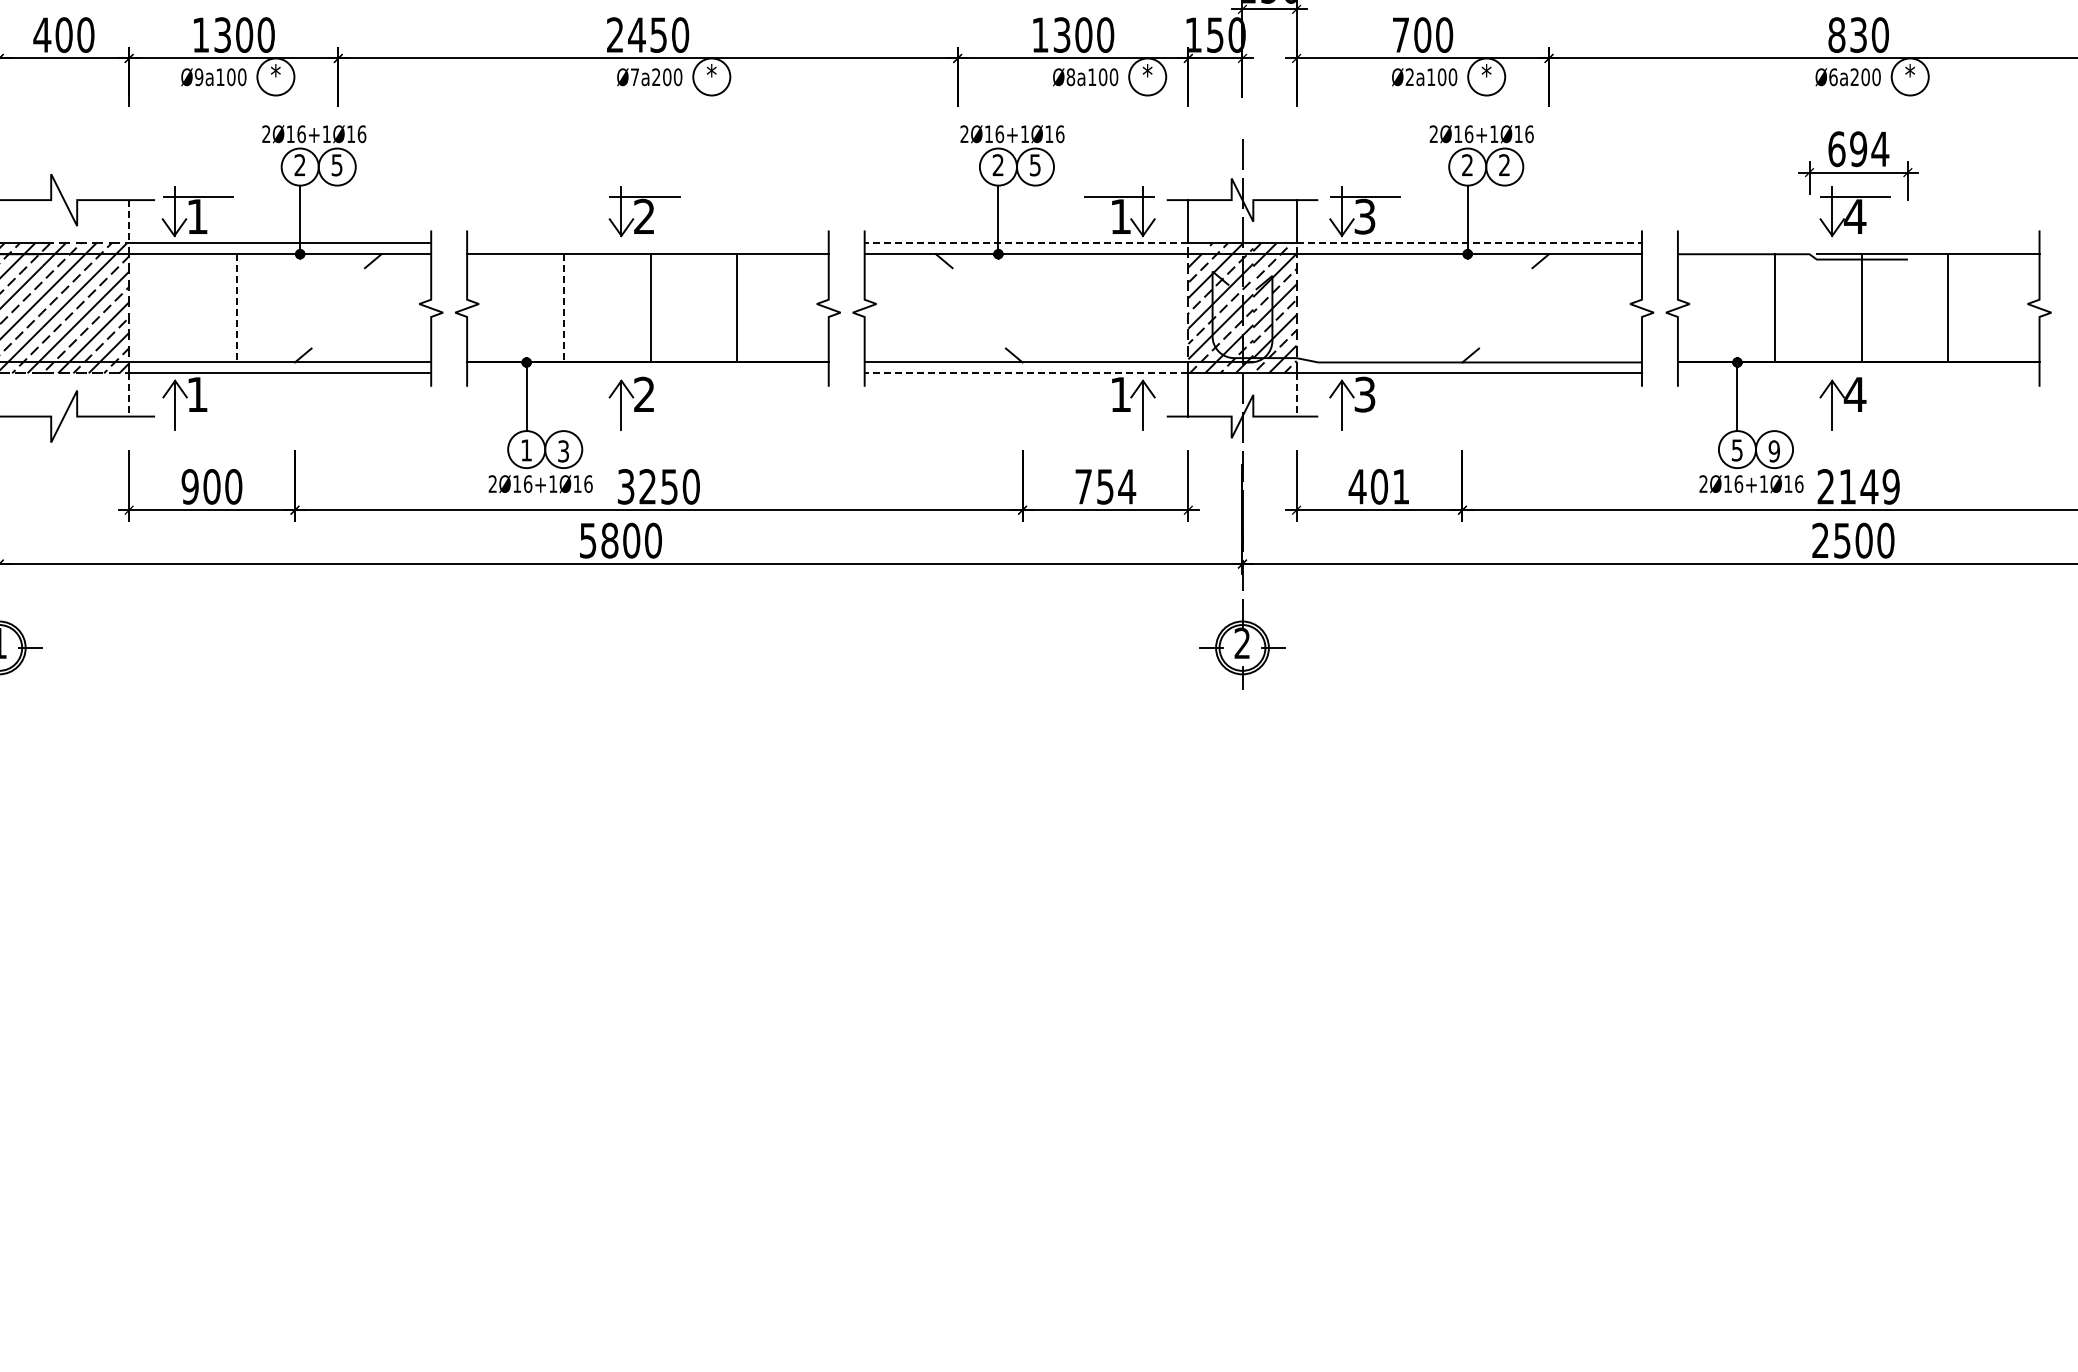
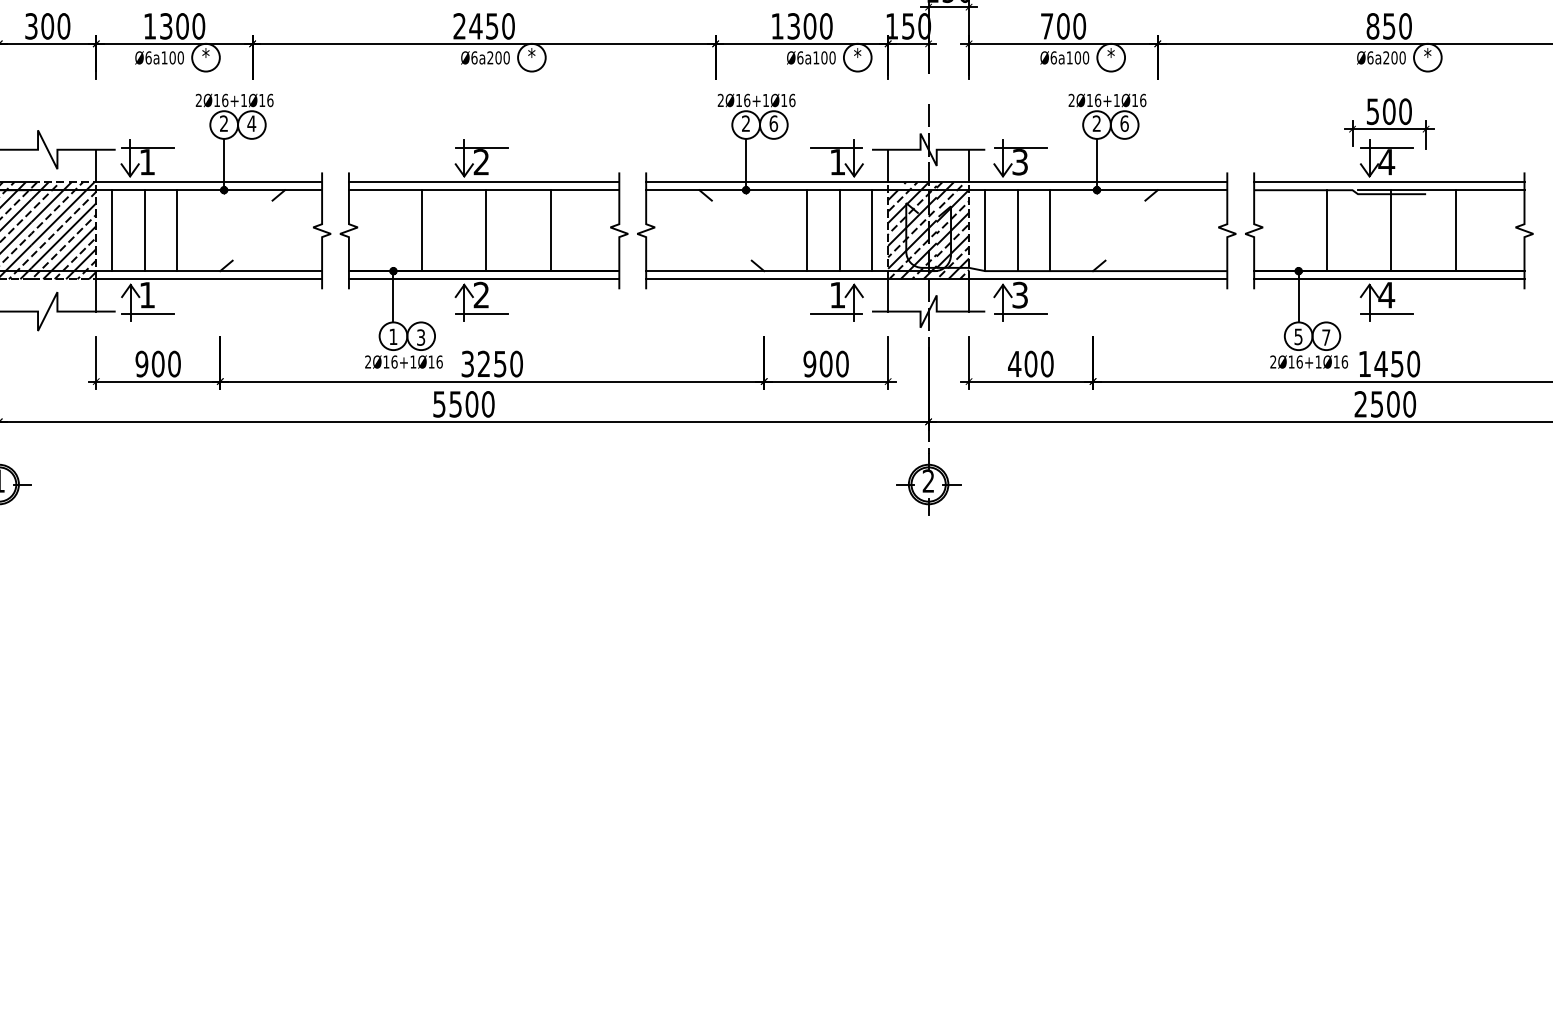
text: (42, 34) -> (31, 25), 400 -> 300
text: (1858, 34) -> (1389, 25), 830 -> 850
text: (1070, 76) -> (800, 57), Ø8a100 -> Ø6a100
text: (198, 77) -> (148, 58), Ø9a100 -> Ø6a100
text: (634, 77) -> (474, 58), Ø7a200 -> Ø6a200
text: (1409, 77) -> (1053, 58), Ø2a100 -> Ø6a100
text: (1858, 149) -> (1389, 111), 694 -> 500
text: (337, 165) -> (252, 123), 5 -> 4
text: (1035, 165) -> (773, 123), 5 -> 6
text: (1504, 165) -> (1124, 123), 2 -> 6
line: (129, 221) -> (96, 165), dashed -> solid
line: (647, 243) -> (483, 182), added
line: (1026, 243) -> (767, 182), dashed -> solid
line: (1469, 243) -> (1098, 182), dashed -> solid
line: (1858, 243) -> (1389, 182), added
line: (150, 308) -> (112, 230), added
line: (194, 308) -> (145, 230), added
line: (237, 308) -> (177, 230), dashed -> solid
line: (564, 308) -> (421, 230), dashed -> solid
line: (1080, 308) -> (807, 230), added
line: (1123, 308) -> (839, 230), added
line: (1166, 308) -> (871, 230), added
line: (1318, 308) -> (985, 230), added
line: (1361, 308) -> (1017, 230), added
line: (1404, 308) -> (1049, 230), added
line: (647, 373) -> (483, 279), added
line: (1026, 373) -> (767, 279), dashed -> solid
line: (1858, 373) -> (1389, 279), added
line: (129, 394) -> (96, 295), dashed -> solid
line: (1296, 394) -> (969, 295), dashed -> solid
line: (197, 419) -> (147, 313), added
line: (644, 419) -> (481, 313), added
line: (1119, 419) -> (836, 313), added
line: (1365, 419) -> (1020, 313), added
line: (1855, 419) -> (1386, 313), added
text: (1773, 451) -> (1325, 337), 9 -> 7
text: (1105, 486) -> (826, 363), 754 -> 900
text: (1400, 486) -> (1046, 363), 401 -> 400
text: (1858, 486) -> (1389, 363), 2149 -> 1450
text: (609, 540) -> (455, 404), 5800 -> 5500

